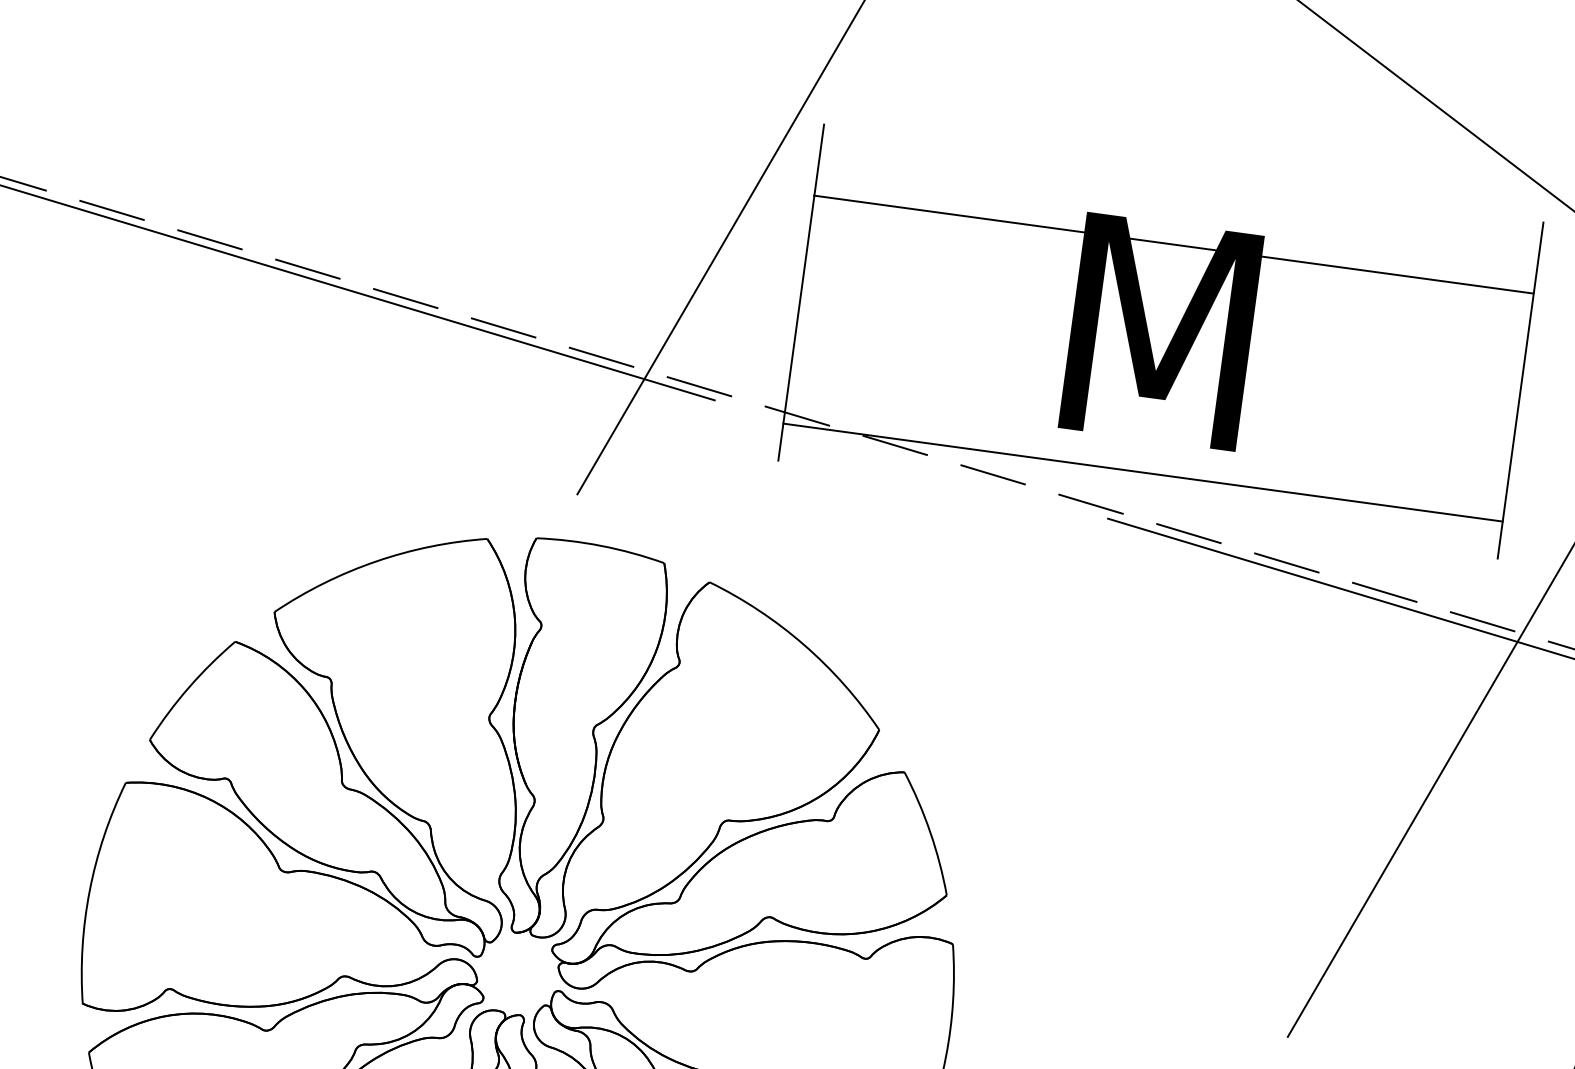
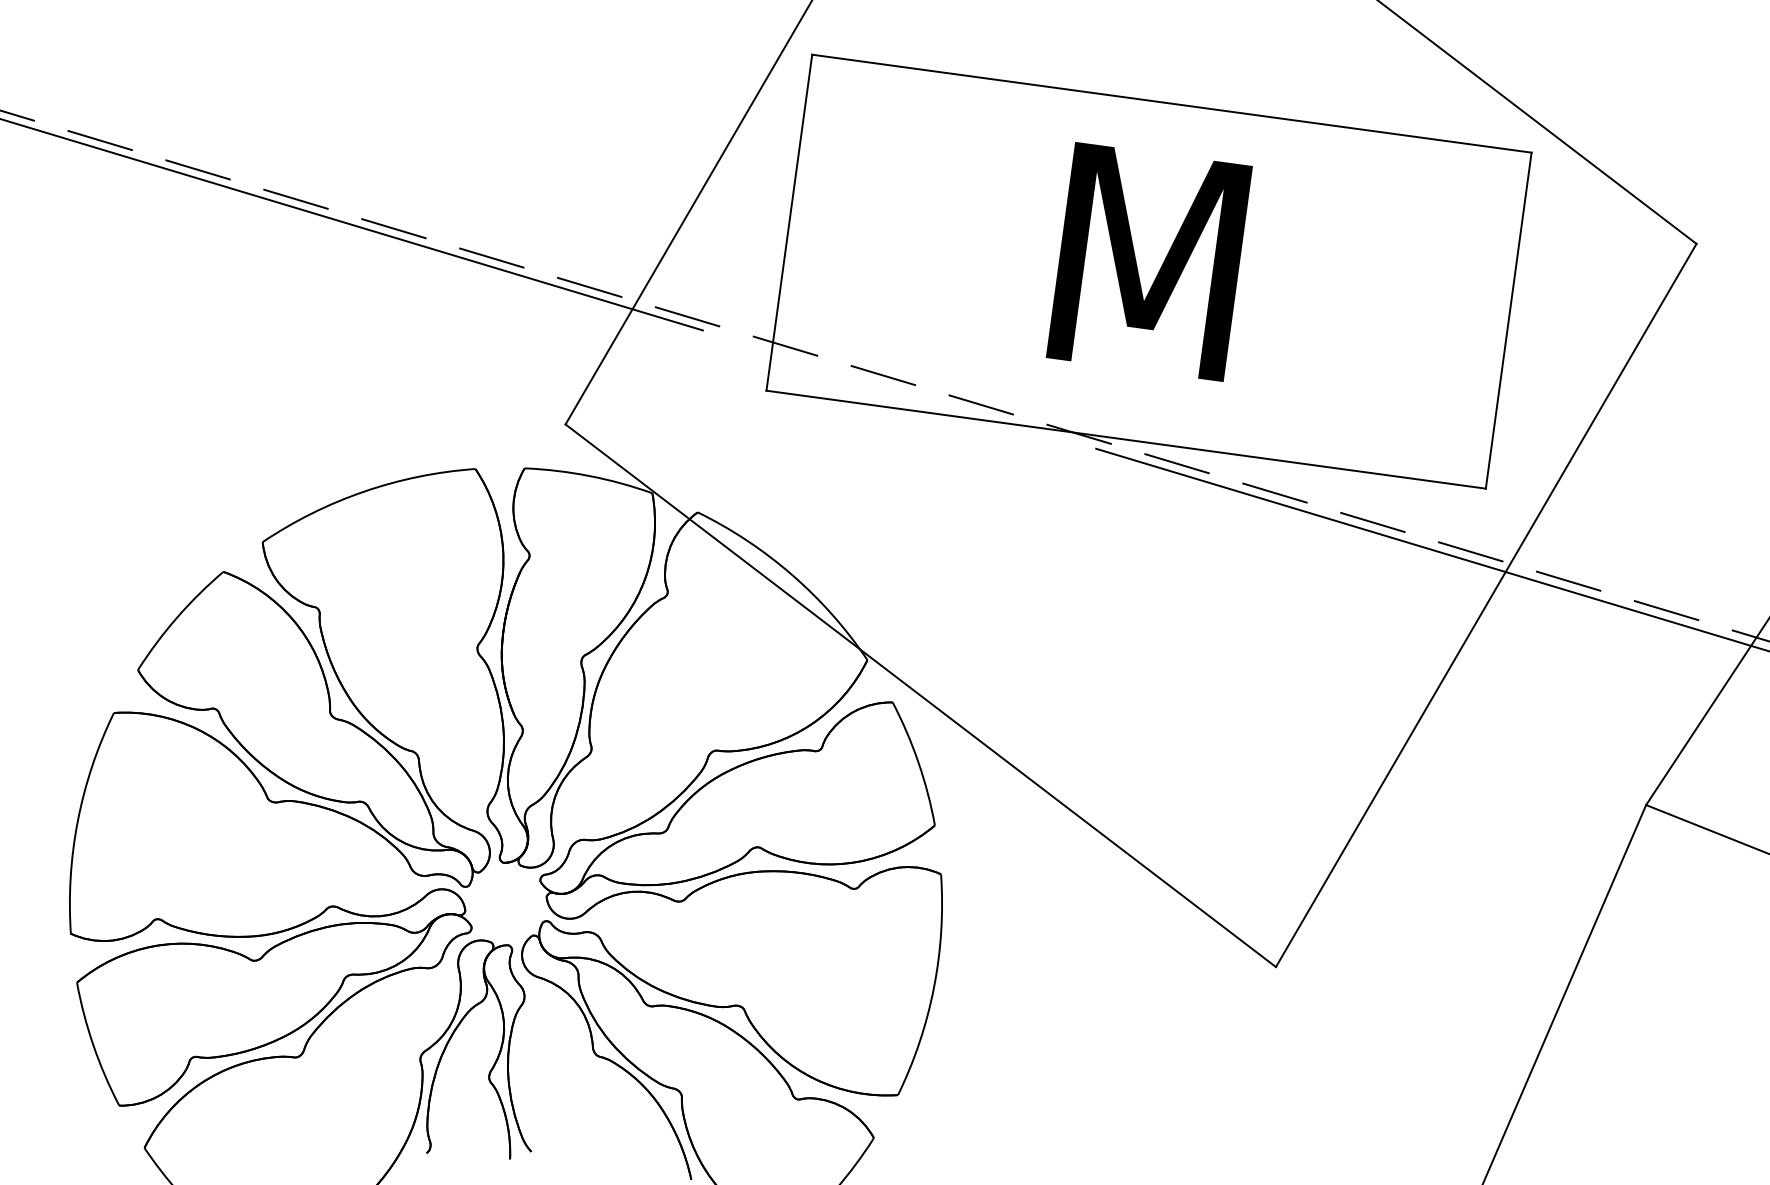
line: (1173, 244) -> (1171, 103), moved
line: (1142, 472) -> (1125, 439), moved
line: (932, 765) -> (920, 695), added

